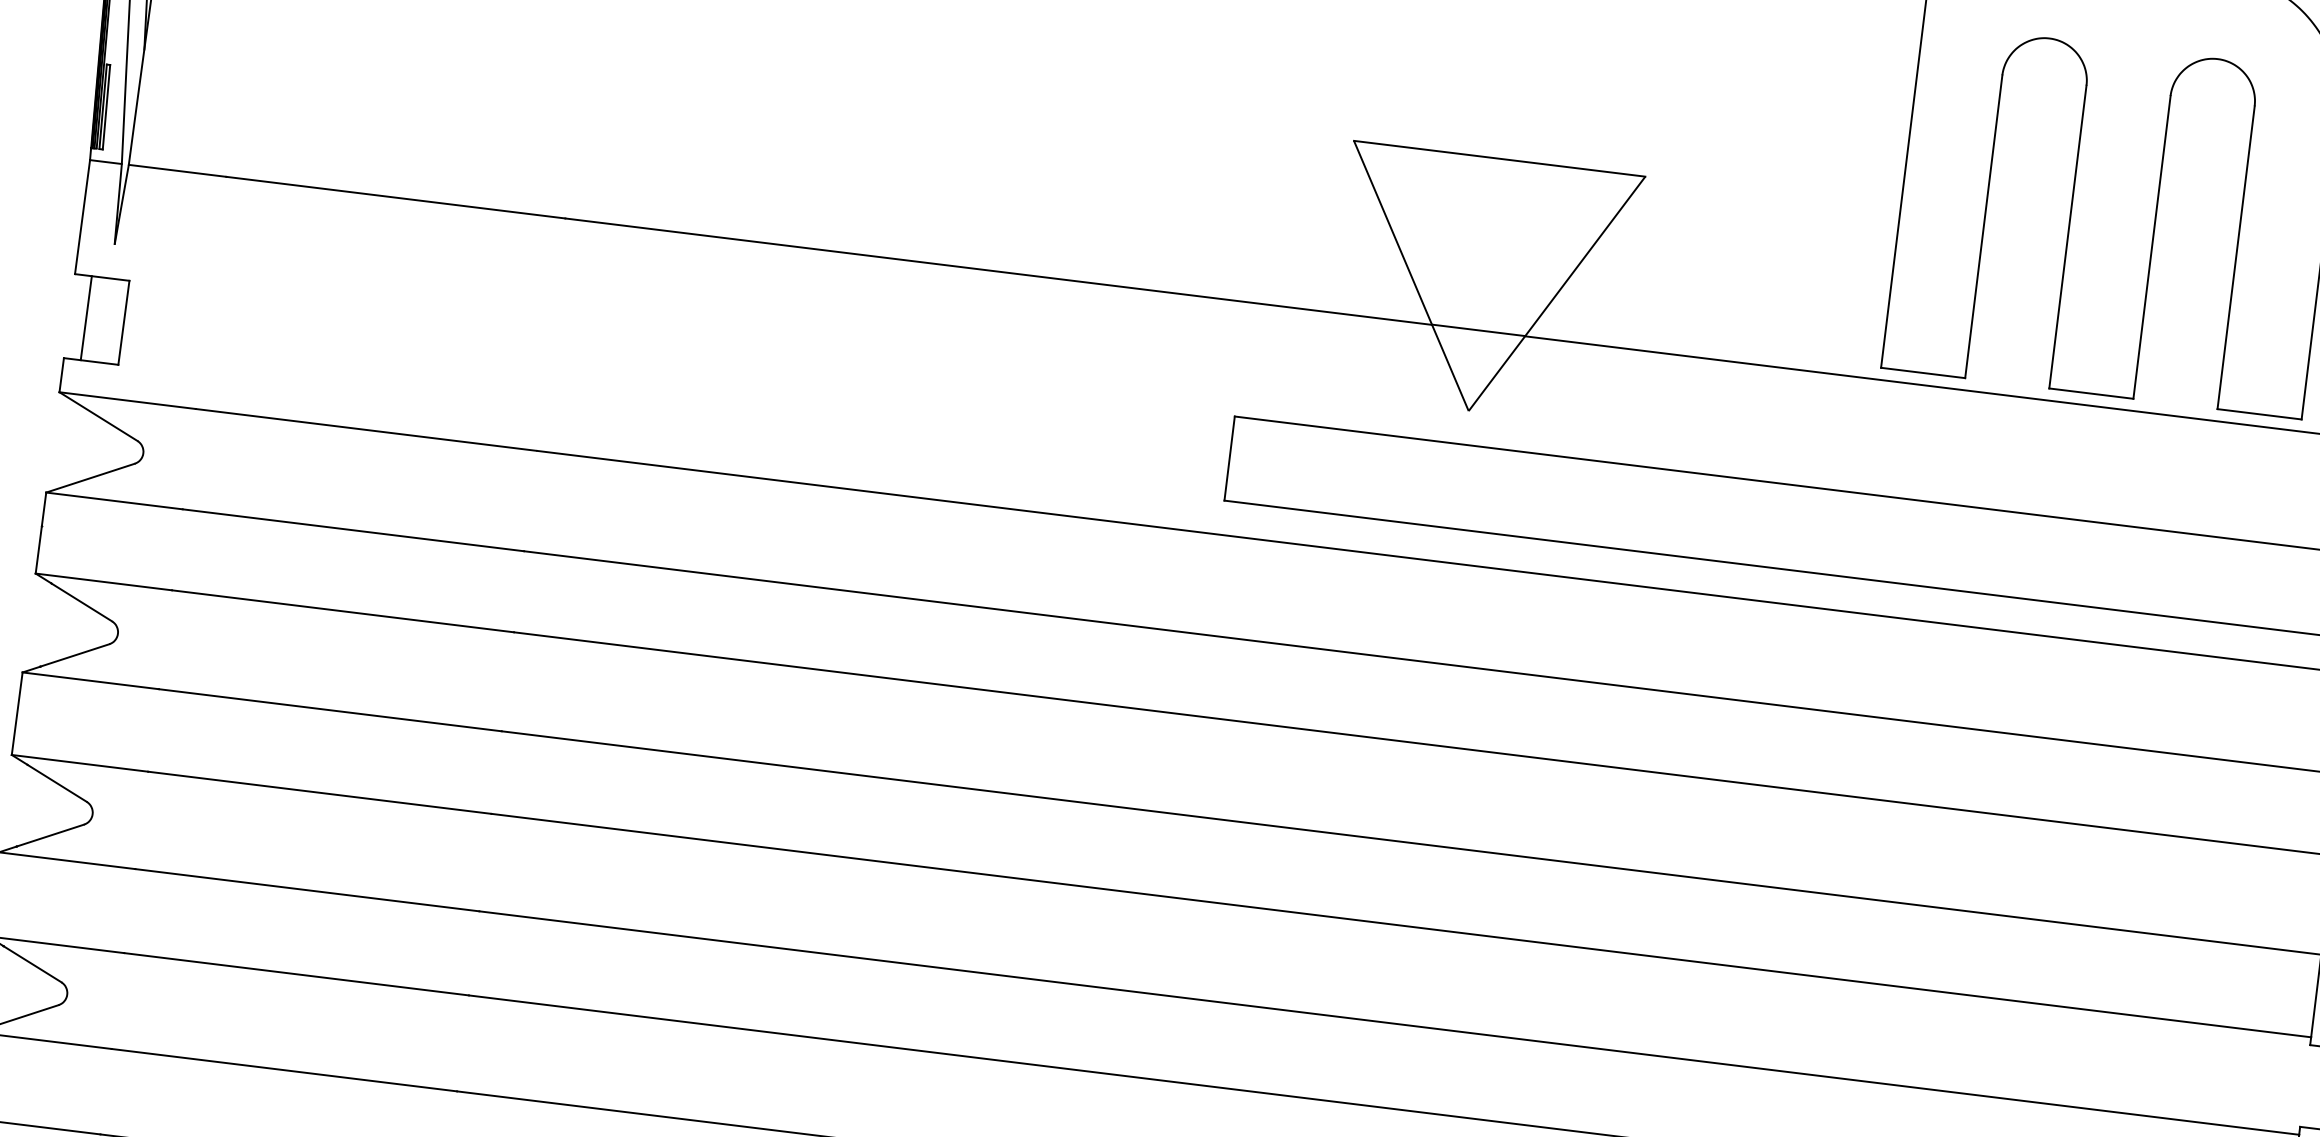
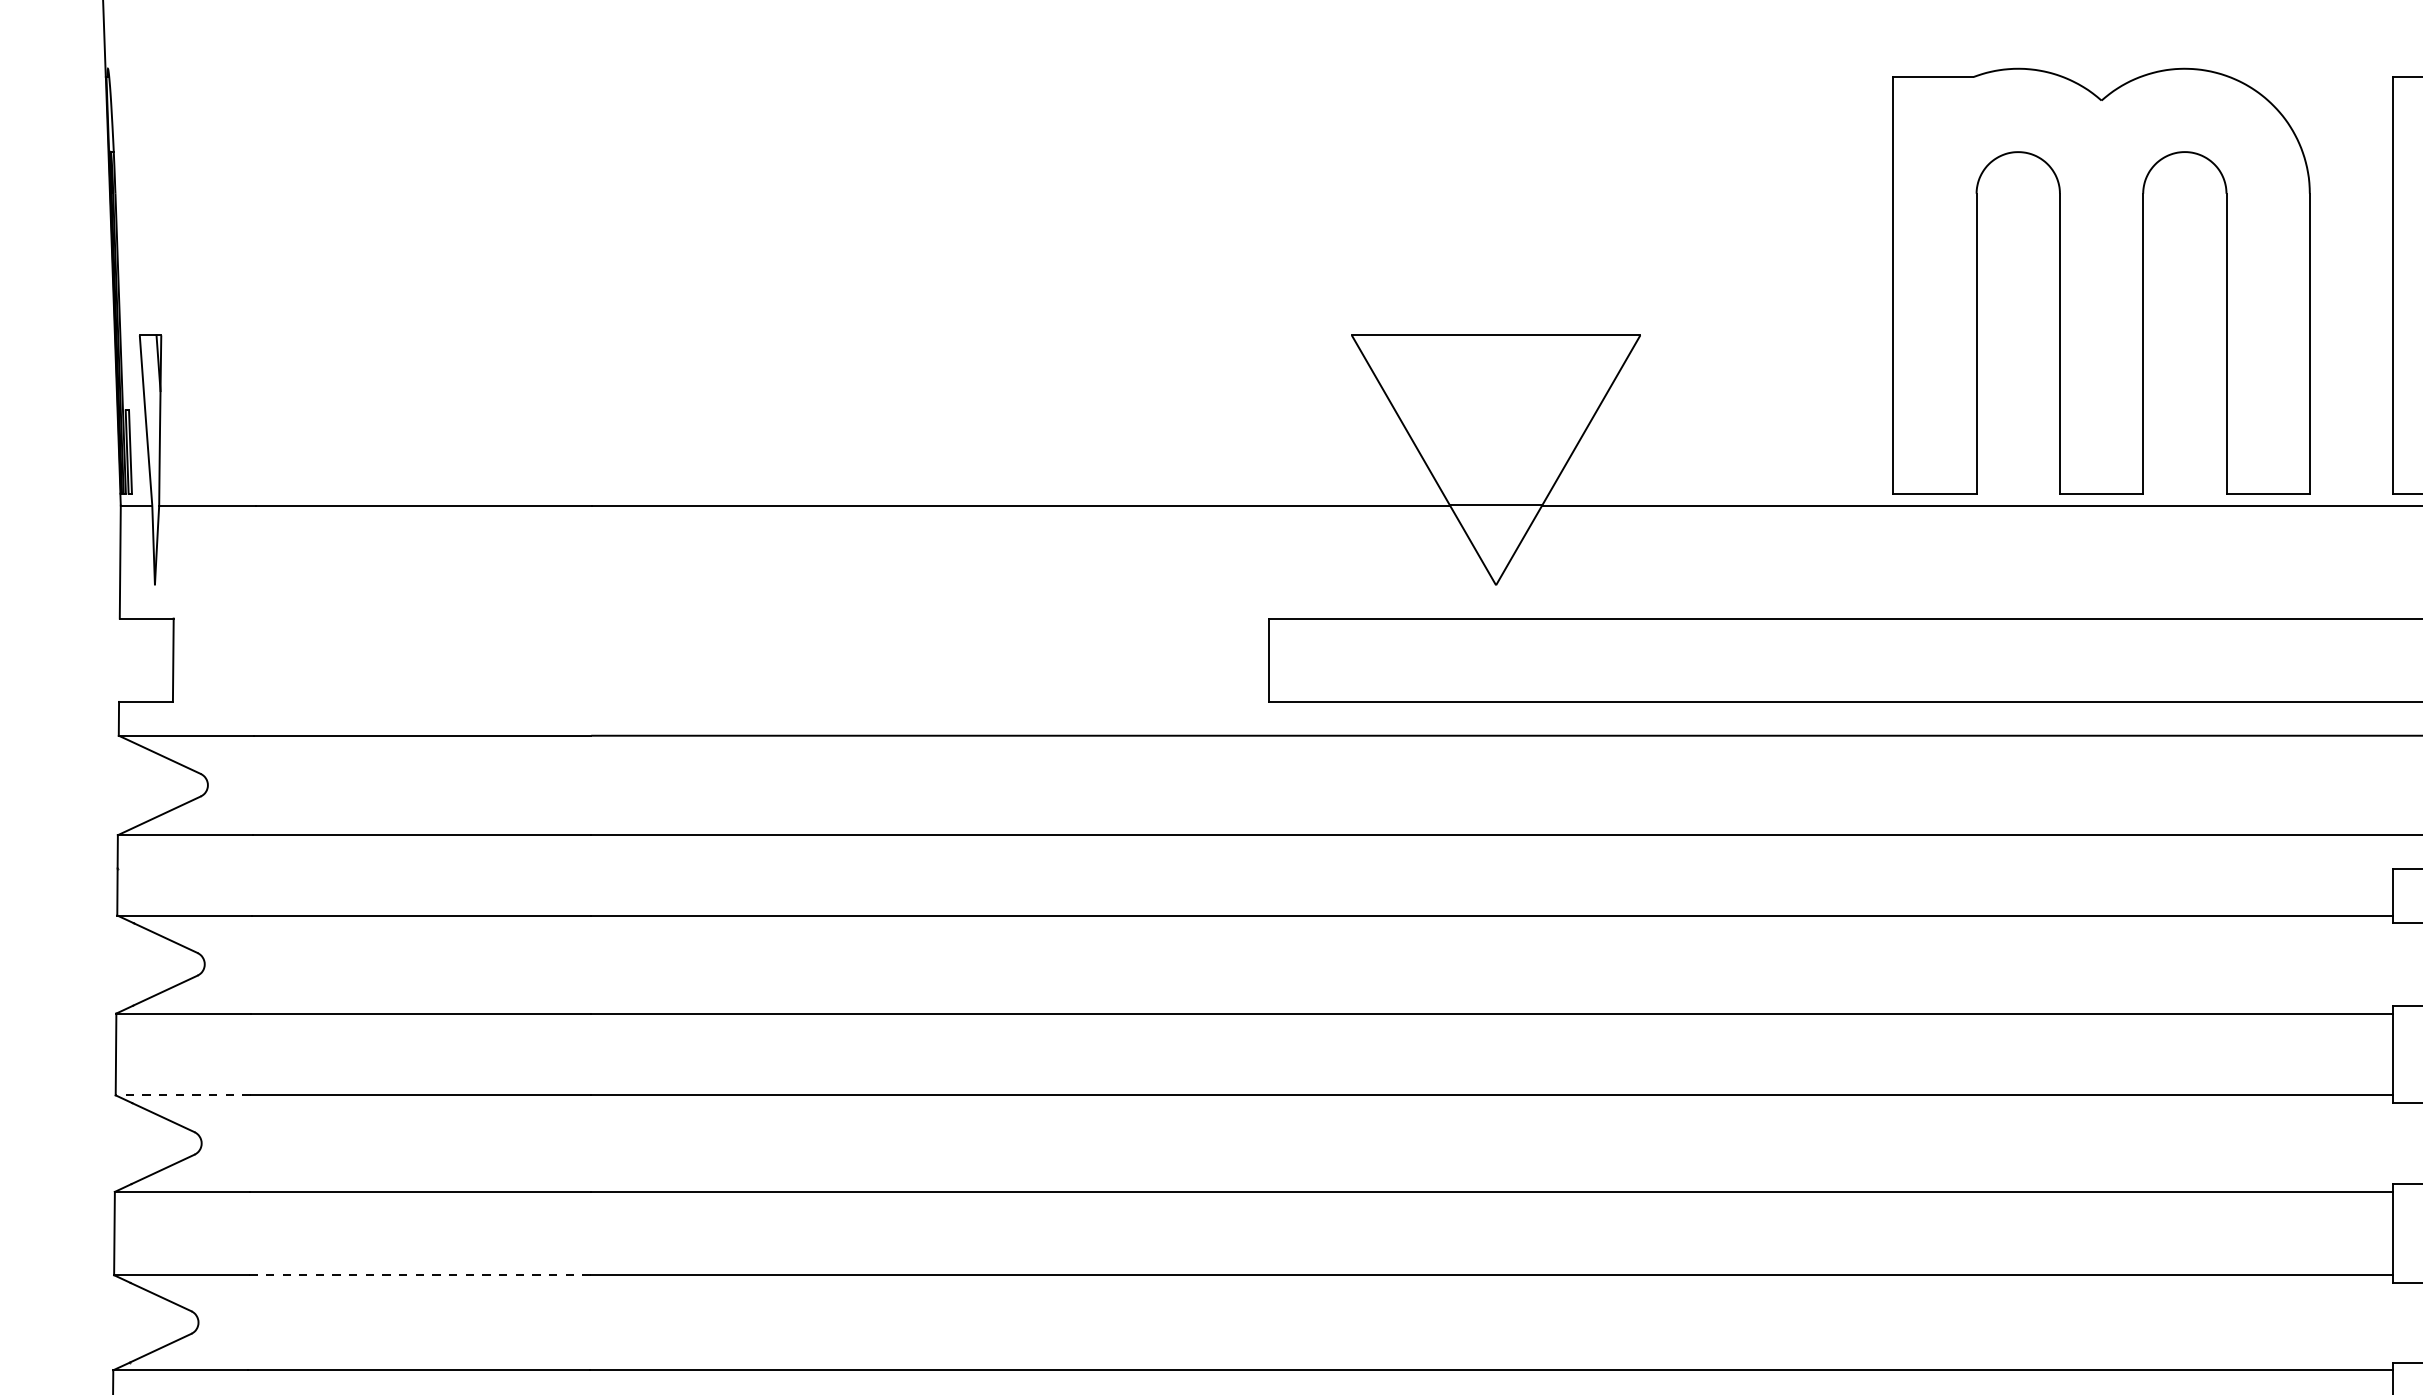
line: (85, 317) -> (135, 659), removed
line: (80, 763) -> (183, 1095), solid -> dashed
line: (296, 974) -> (419, 1275), solid -> dashed

